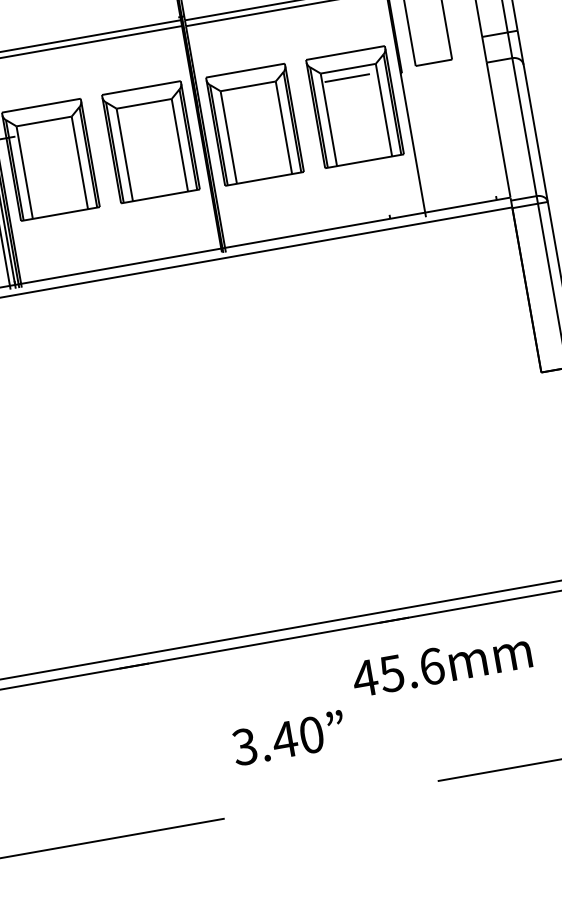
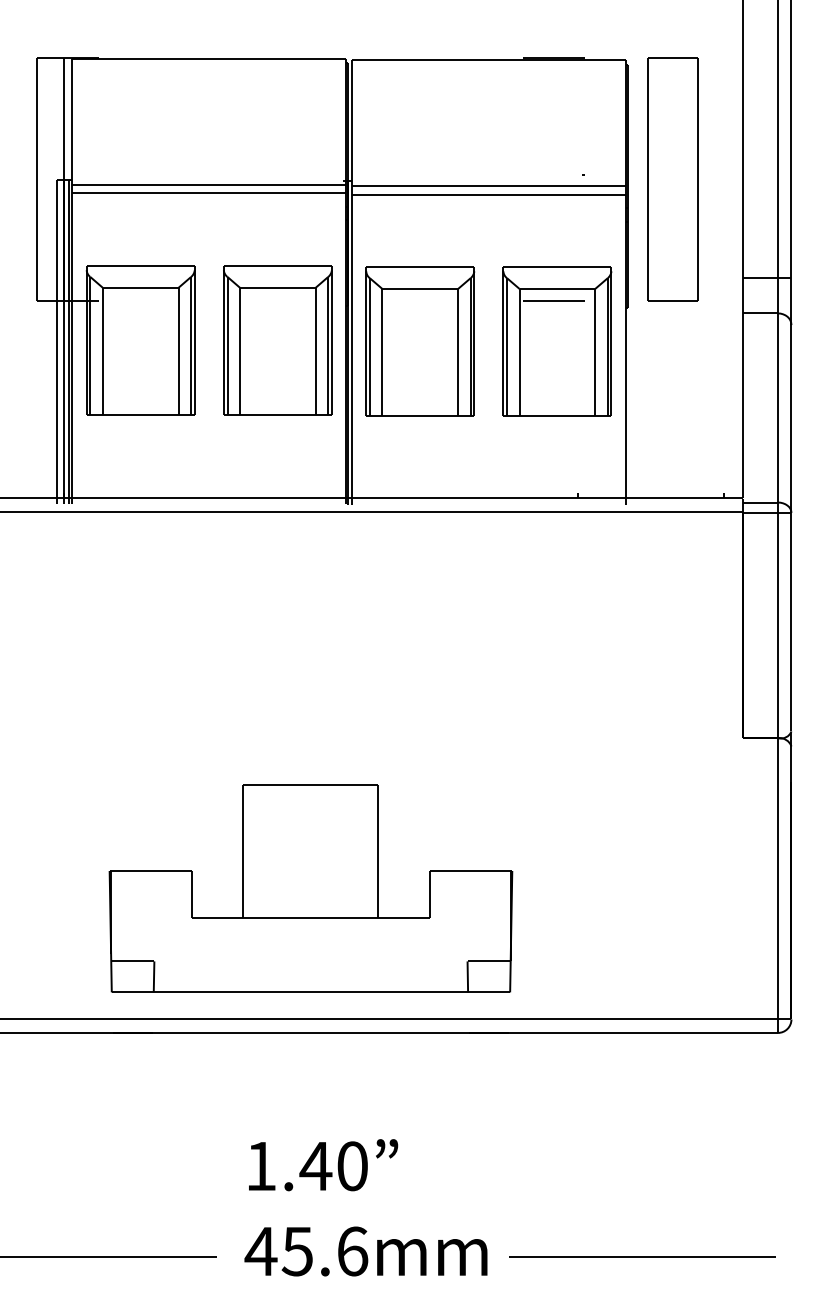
part: (245, 537) -> (310, 888), added
text: (441, 664) -> (365, 1251), moved
text: (244, 747) -> (260, 1166), 3.40 -> 1.40

